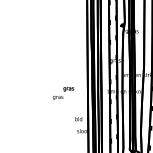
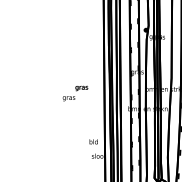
text: (63, 93) -> (75, 93), moved

